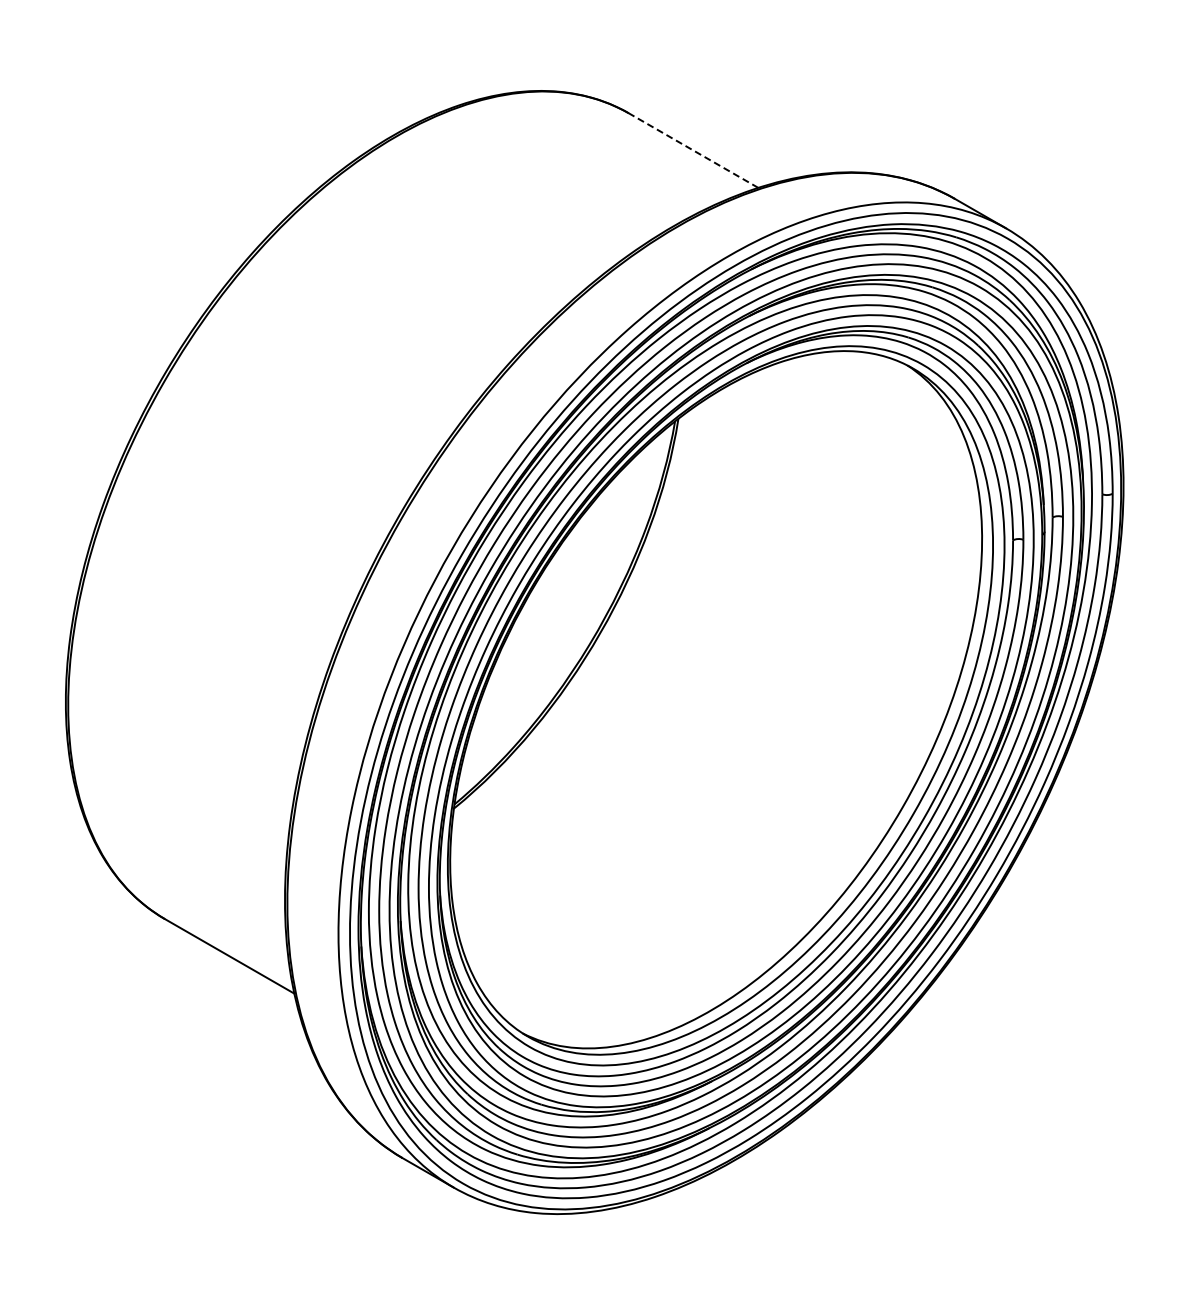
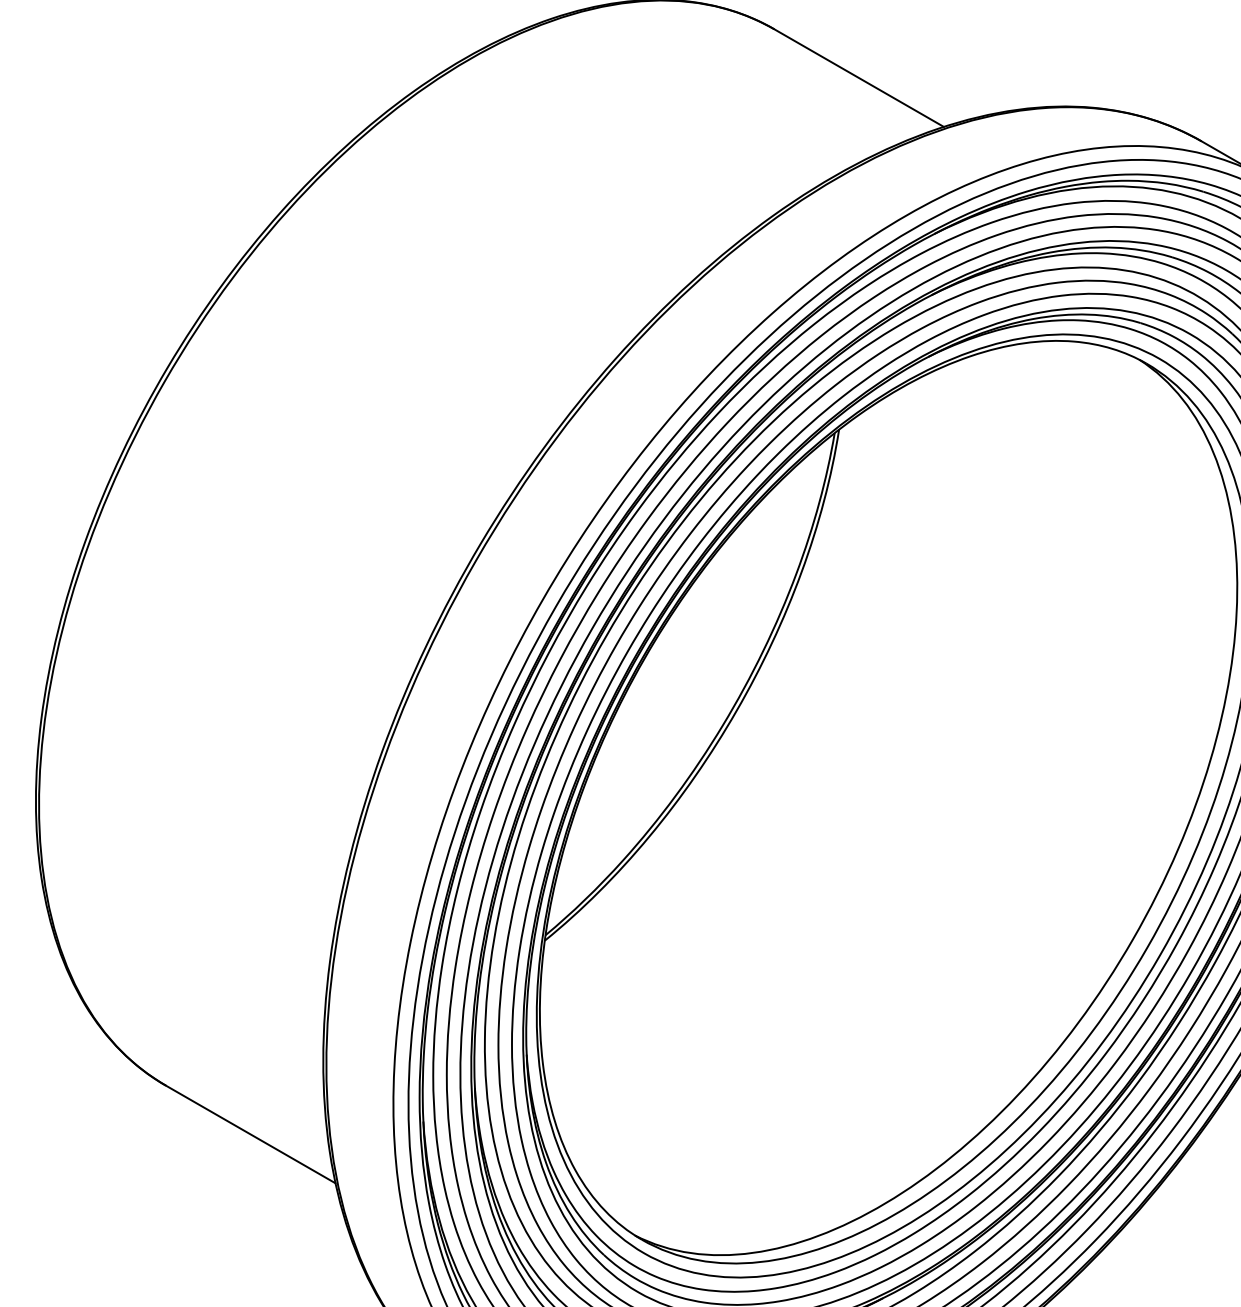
line: (693, 150) -> (858, 77), dashed -> solid

